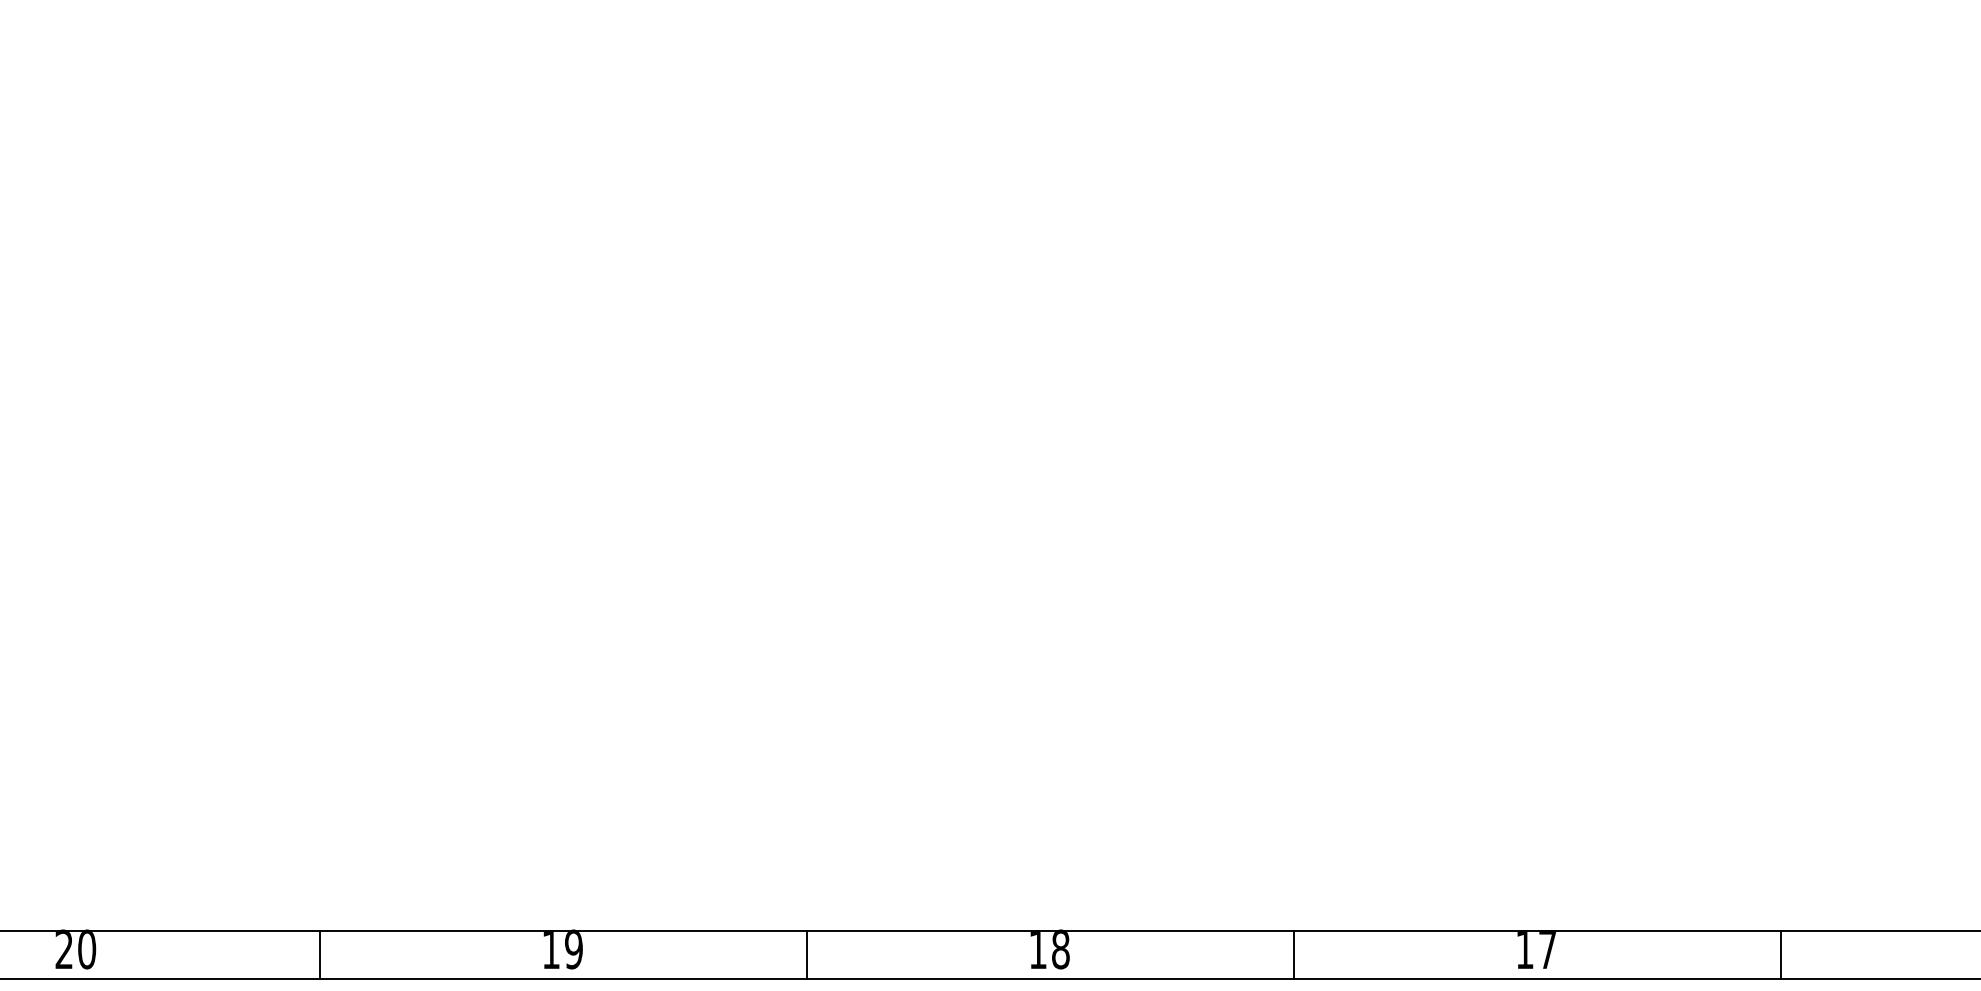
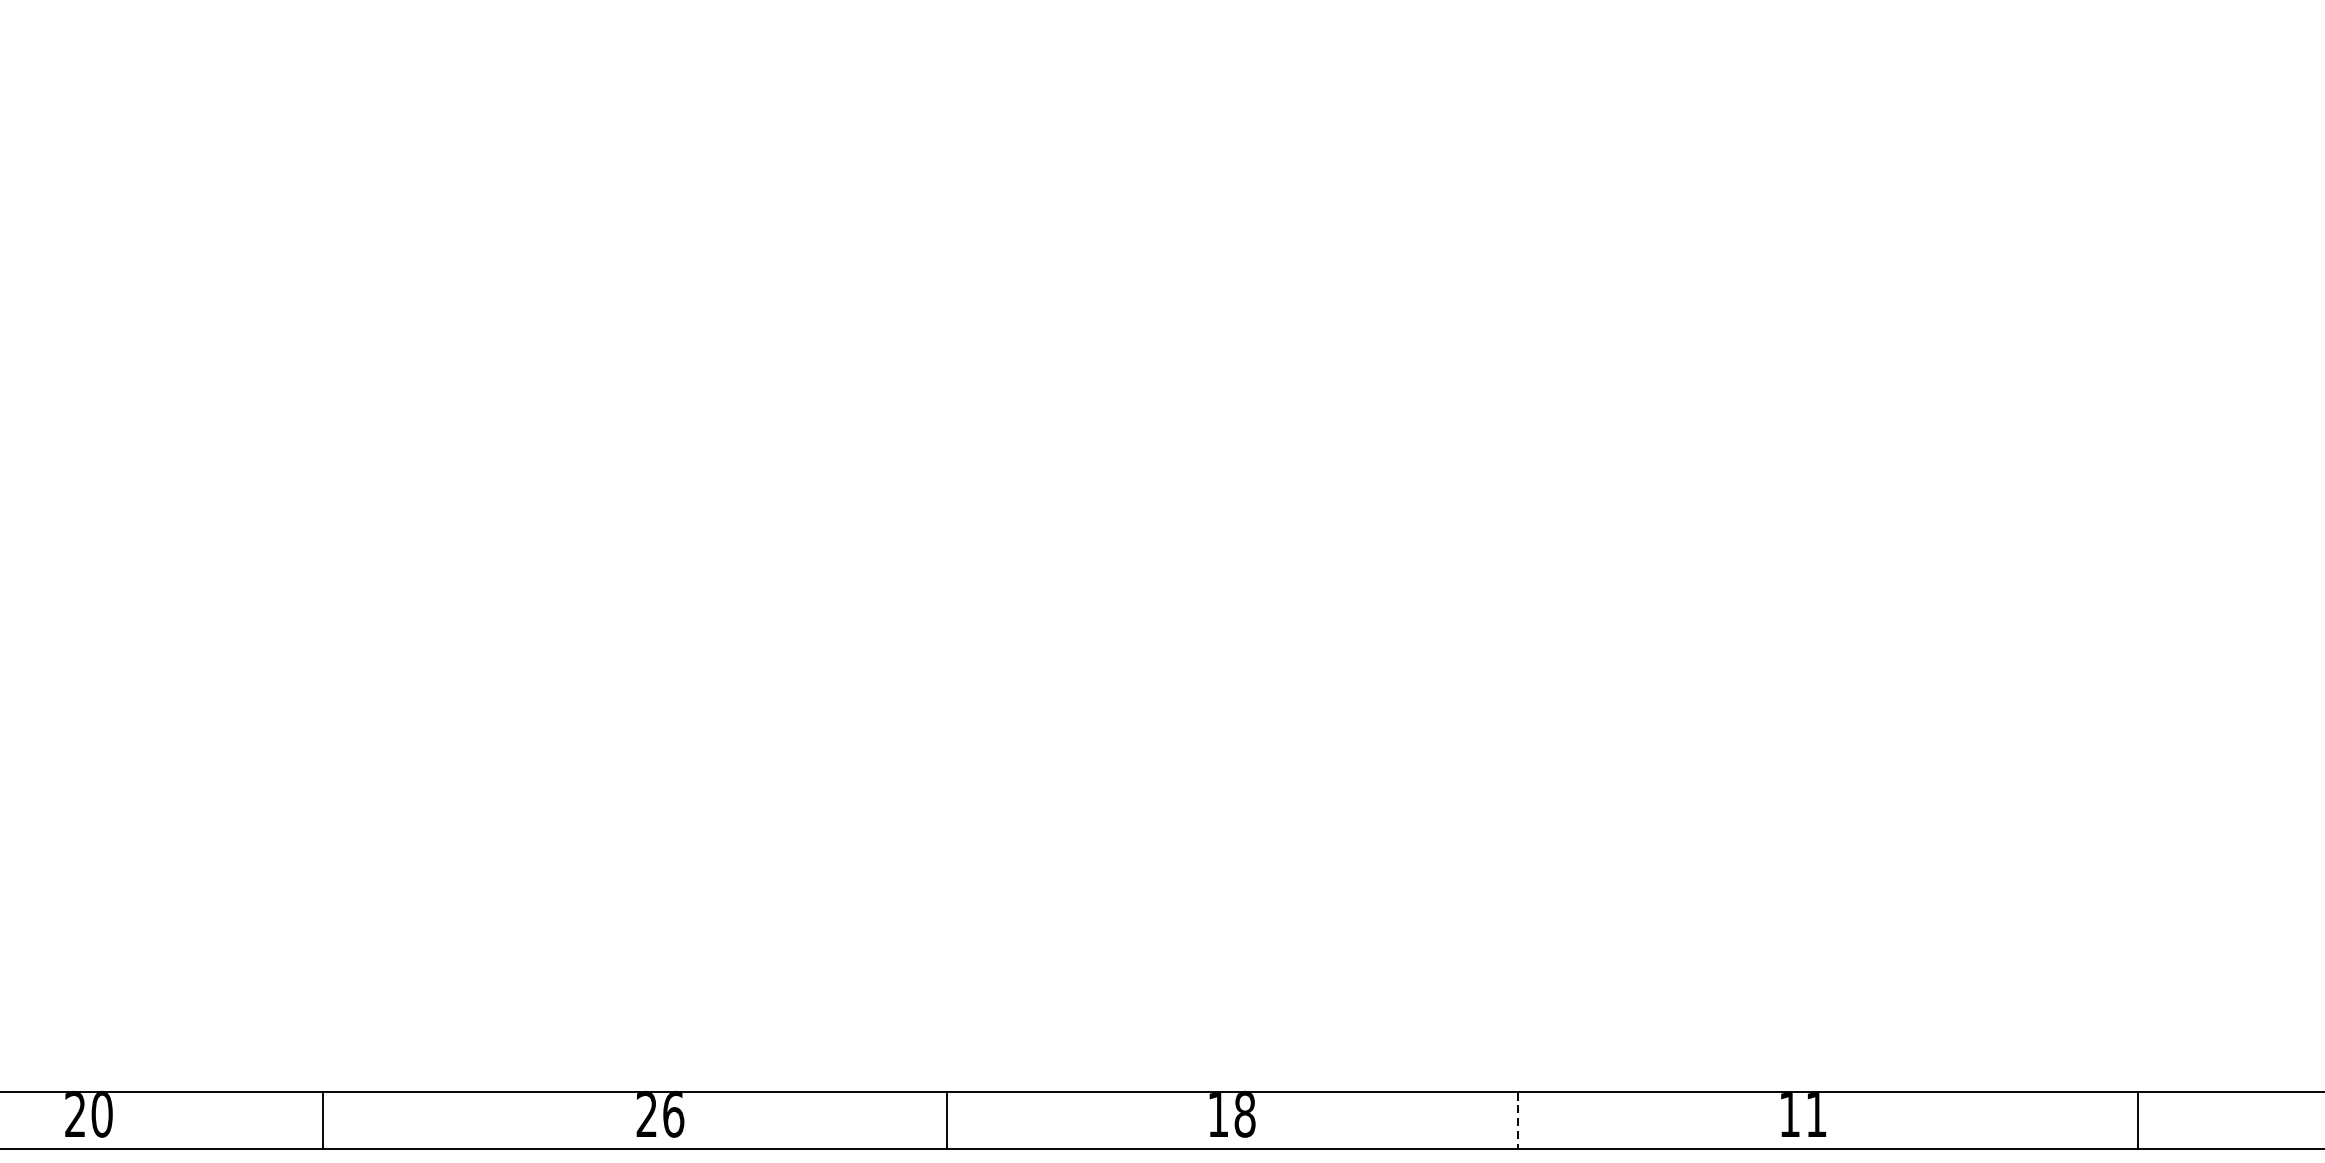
text: (562, 949) -> (660, 1114), 19 -> 26
text: (1547, 950) -> (1816, 1115), 17 -> 11
line: (320, 954) -> (323, 1120), moved
line: (1780, 954) -> (2137, 1120), moved
line: (1293, 955) -> (1518, 1121), solid -> dashed

